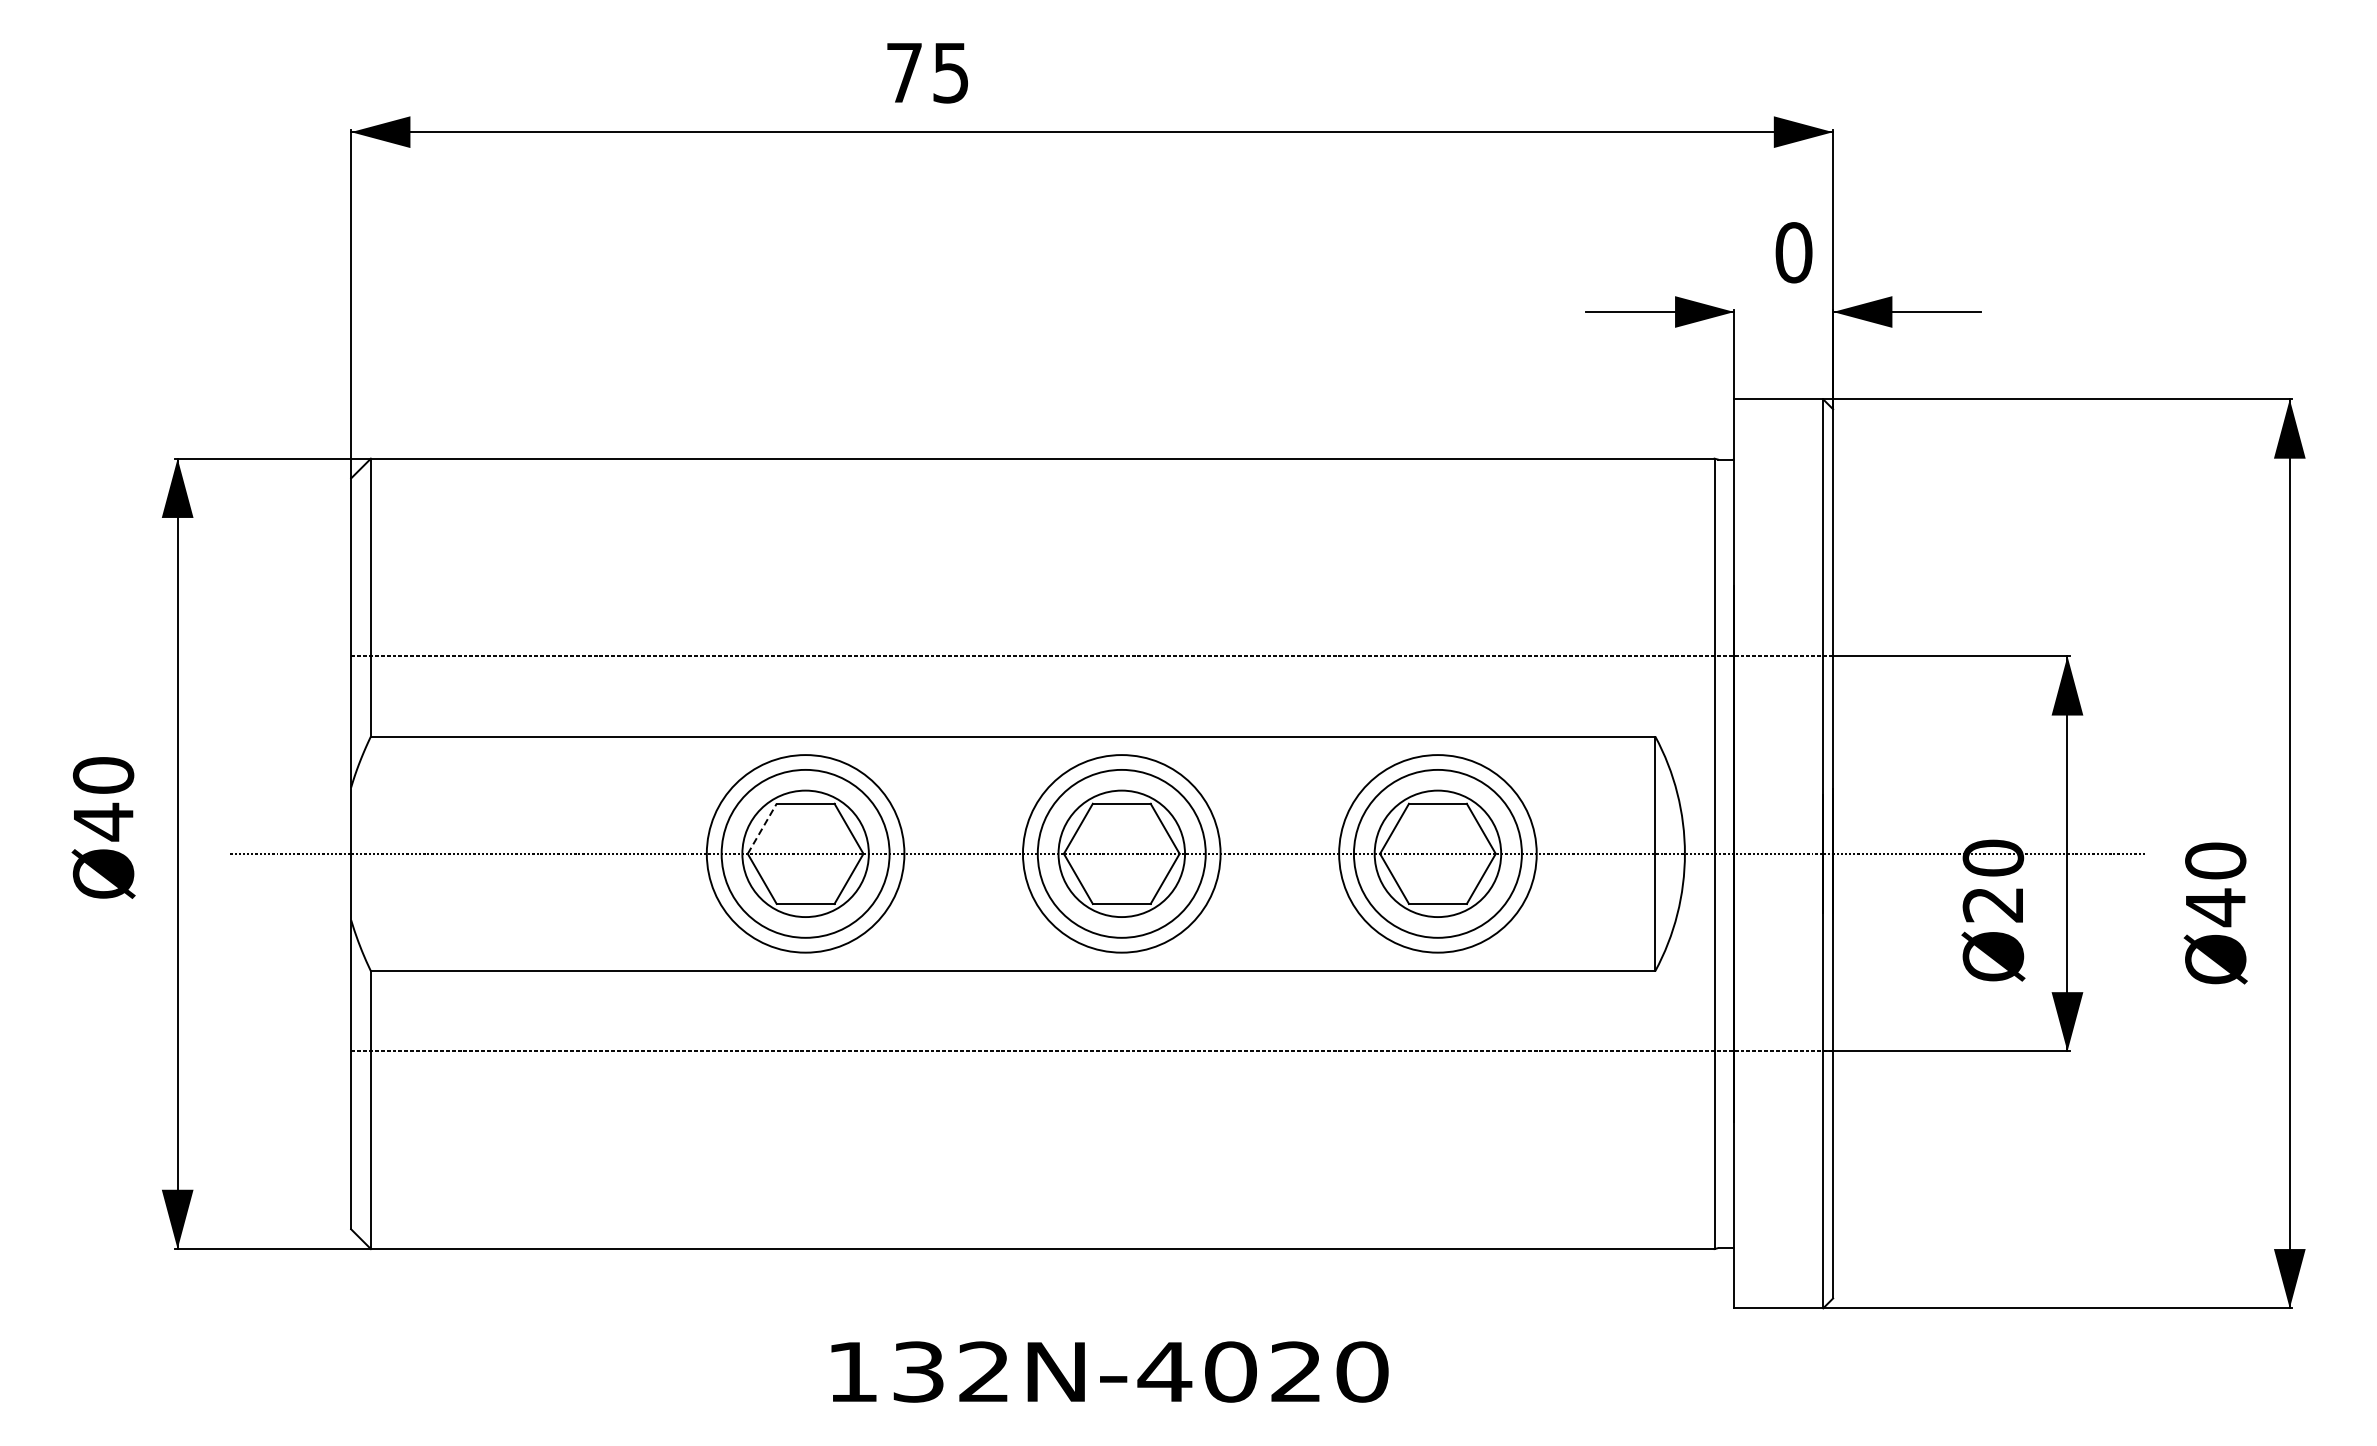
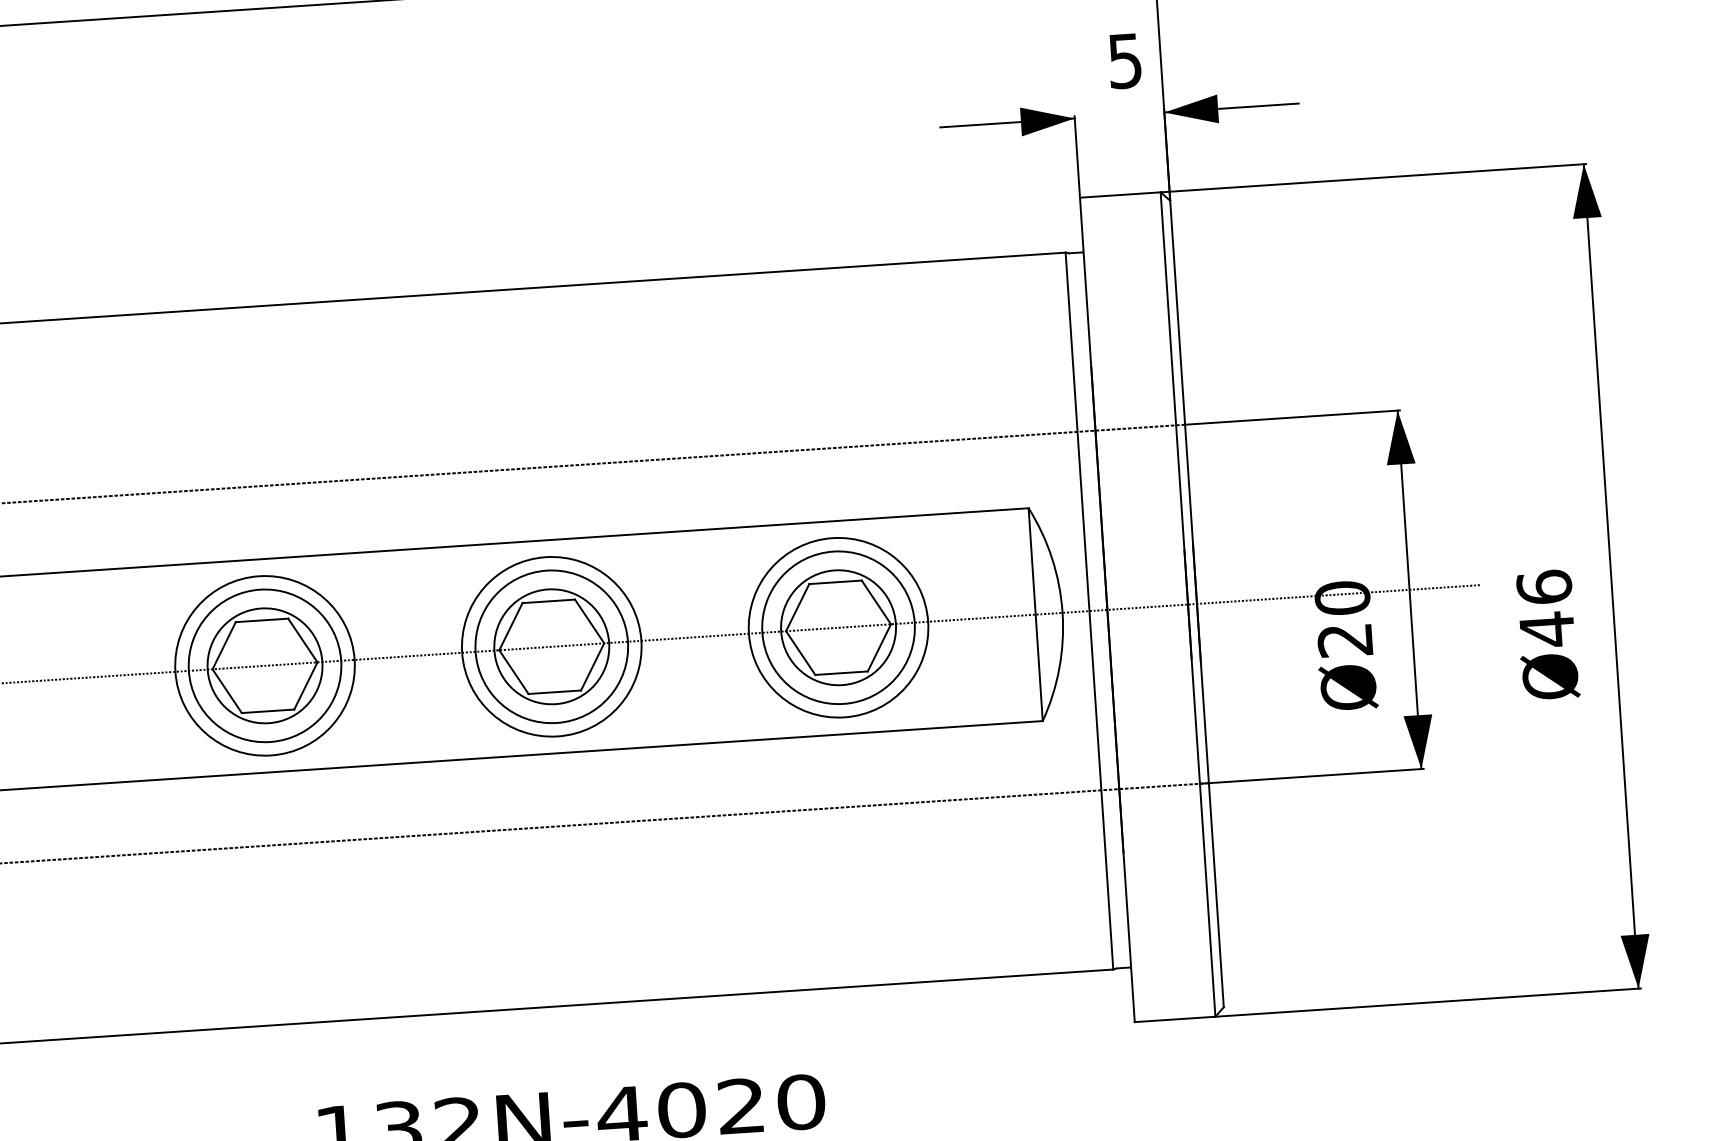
text: (1793, 252) -> (1124, 60), 0 -> 5
line: (762, 828) -> (224, 645), dashed -> solid
text: (2215, 860) -> (1544, 586), Ø40 -> Ø46

